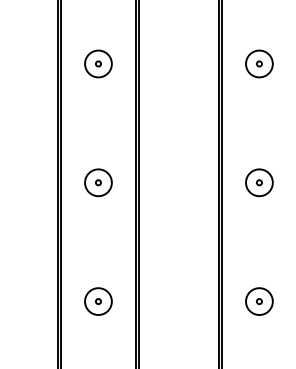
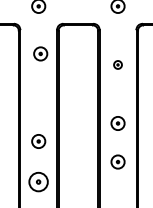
part: (98, 63) -> (40, 53), moved
part: (258, 63) -> (117, 64), size x0.6
part: (98, 182) -> (38, 141), moved
part: (98, 300) -> (38, 181), size x1.4
part: (258, 300) -> (117, 161), moved

